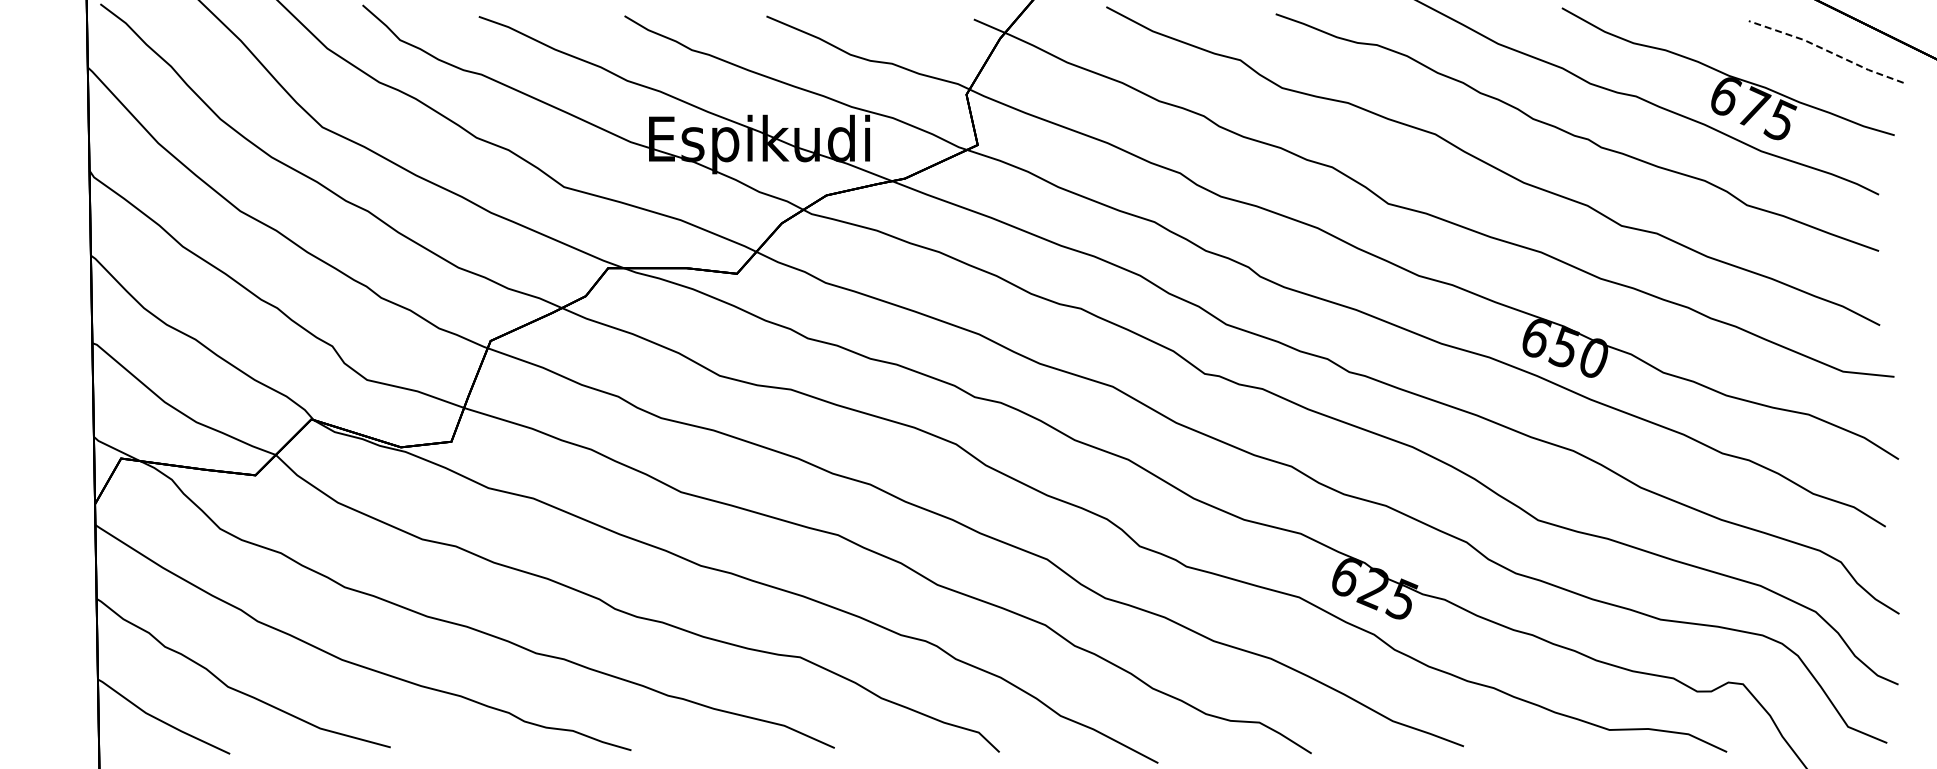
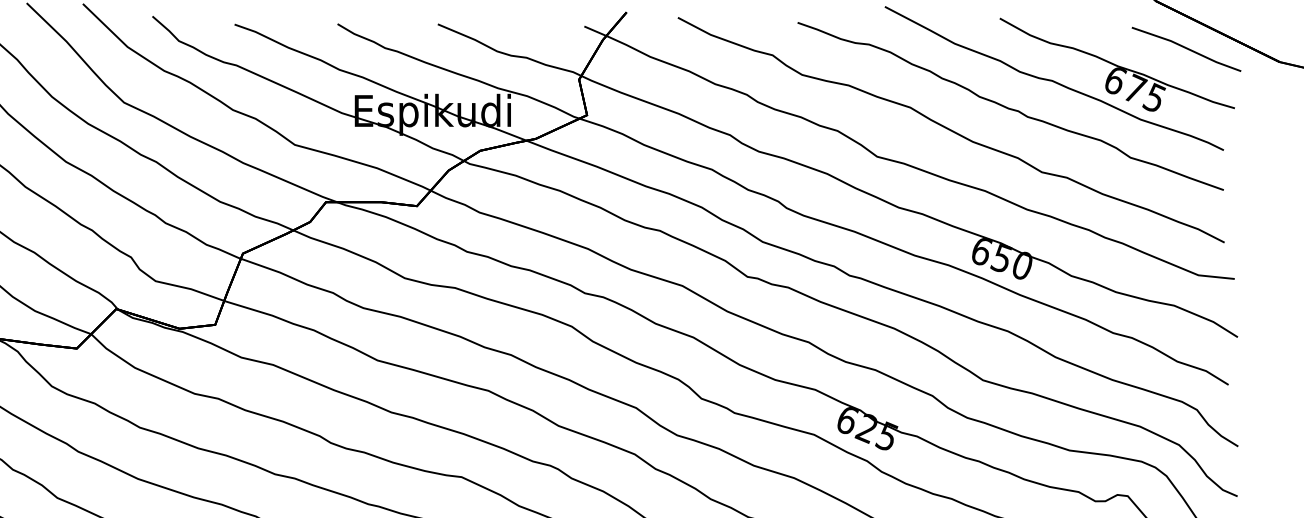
line: (1826, 50) -> (1186, 48), dashed -> solid

